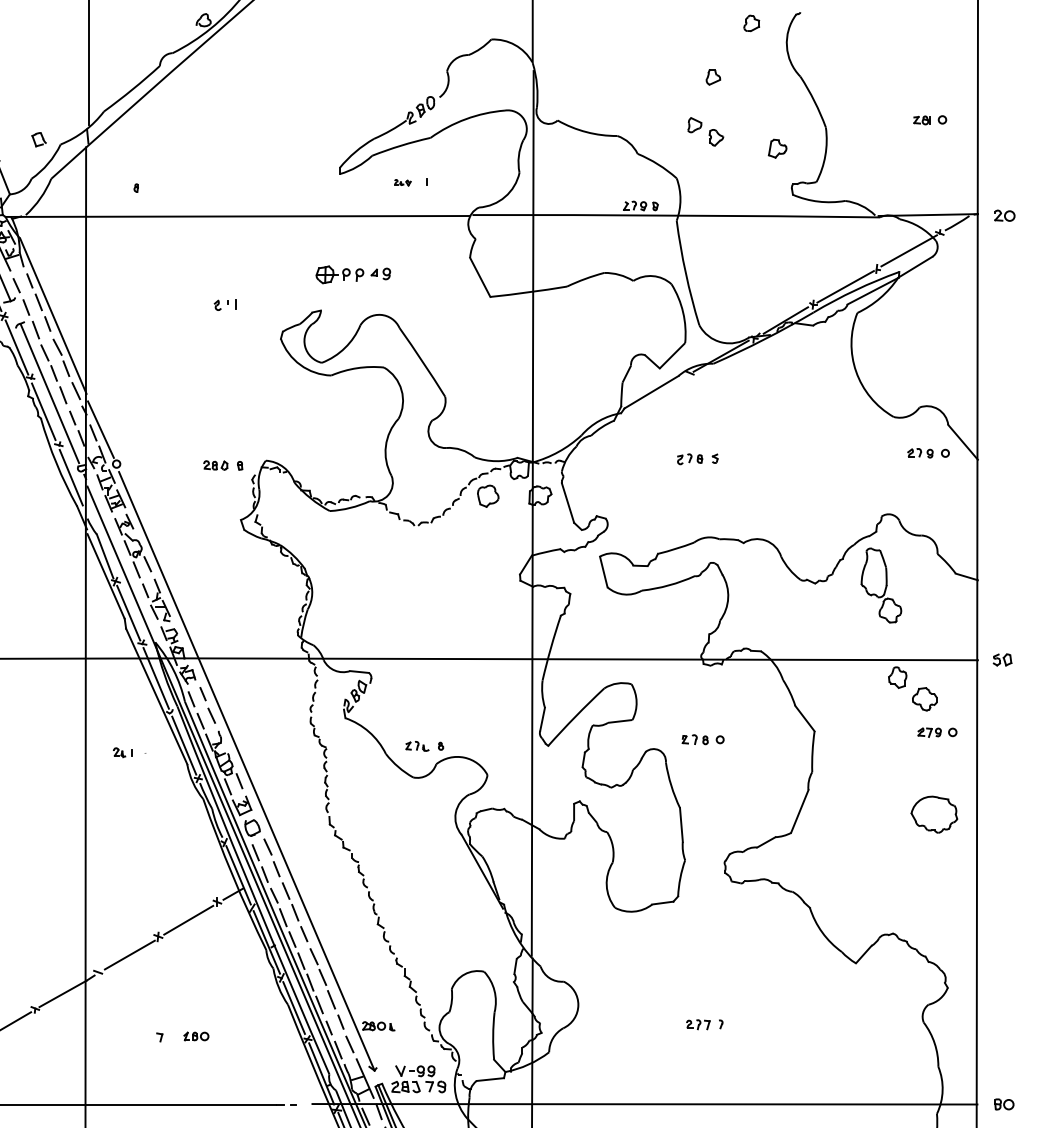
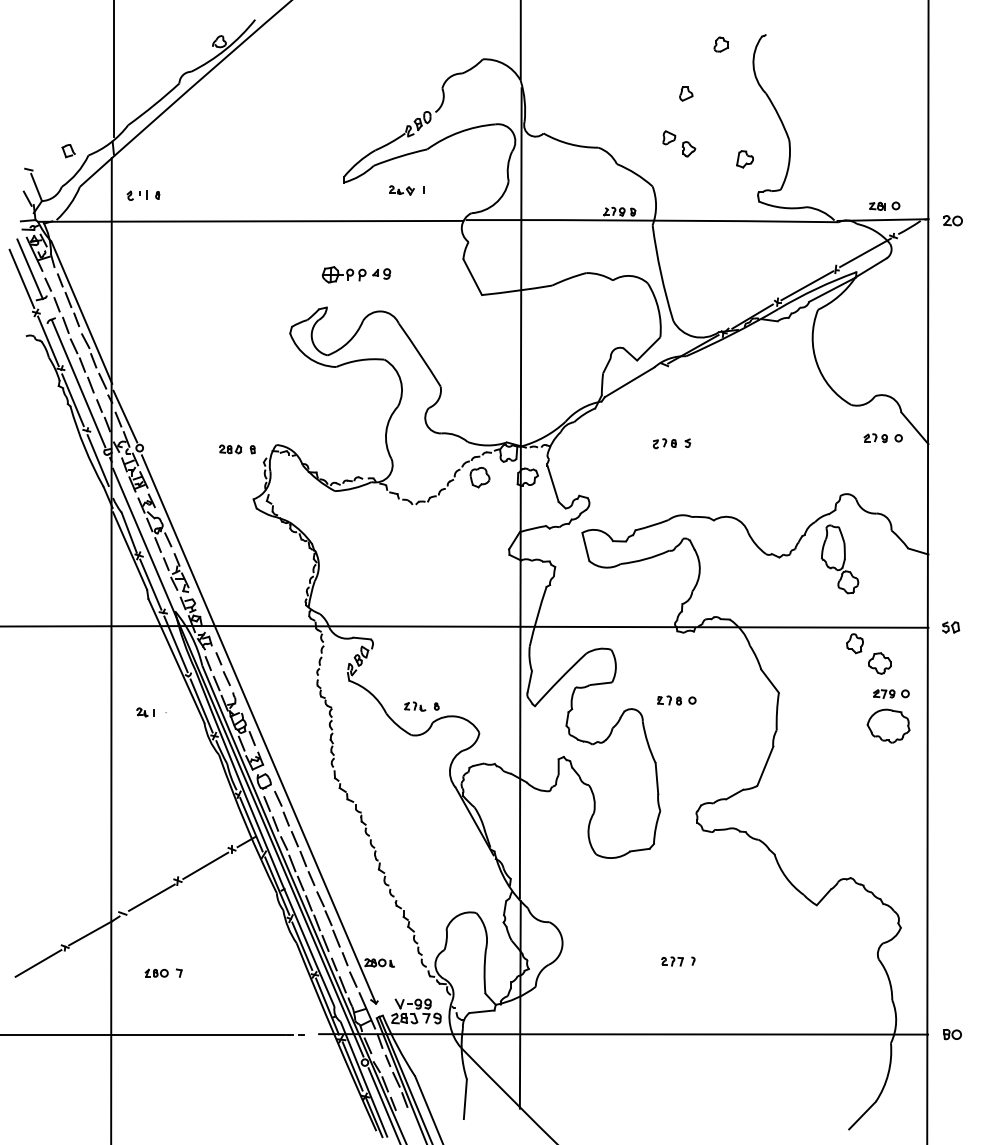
part: (929, 119) -> (884, 205), moved
part: (402, 182) -> (401, 190), size x1.67
part: (224, 305) -> (136, 195), moved
part: (934, 813) -> (888, 725), moved
part: (196, 1035) -> (156, 972), moved

